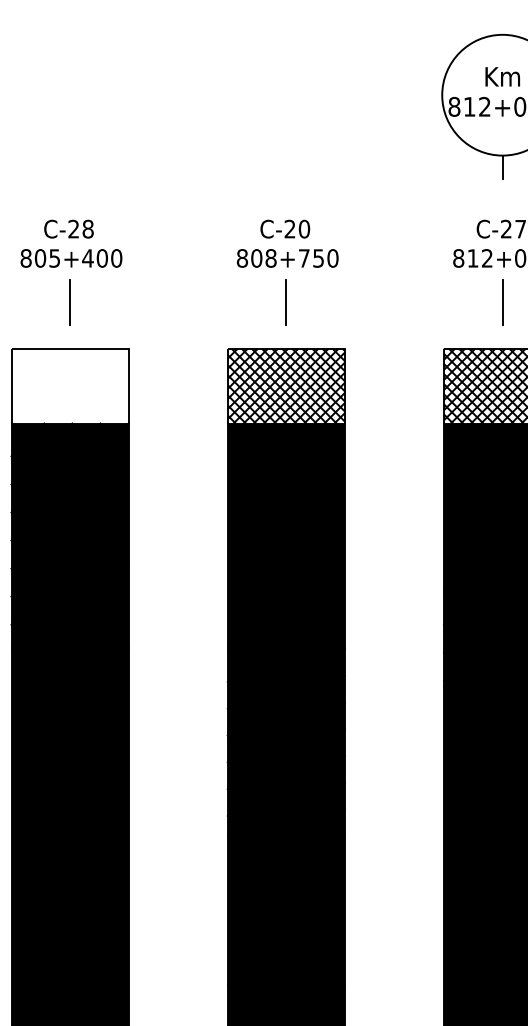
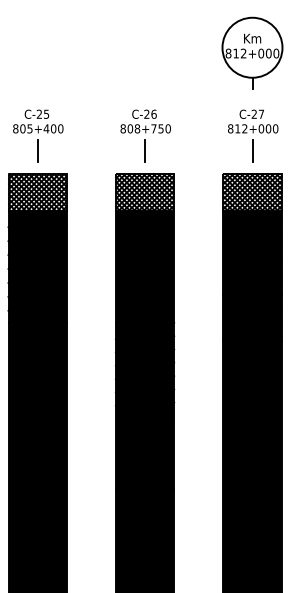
text: (87, 227) -> (46, 113), C-28 -> C-25
text: (303, 227) -> (153, 113), C-20 -> C-26
hatch: (69, 384) -> (37, 191), added

